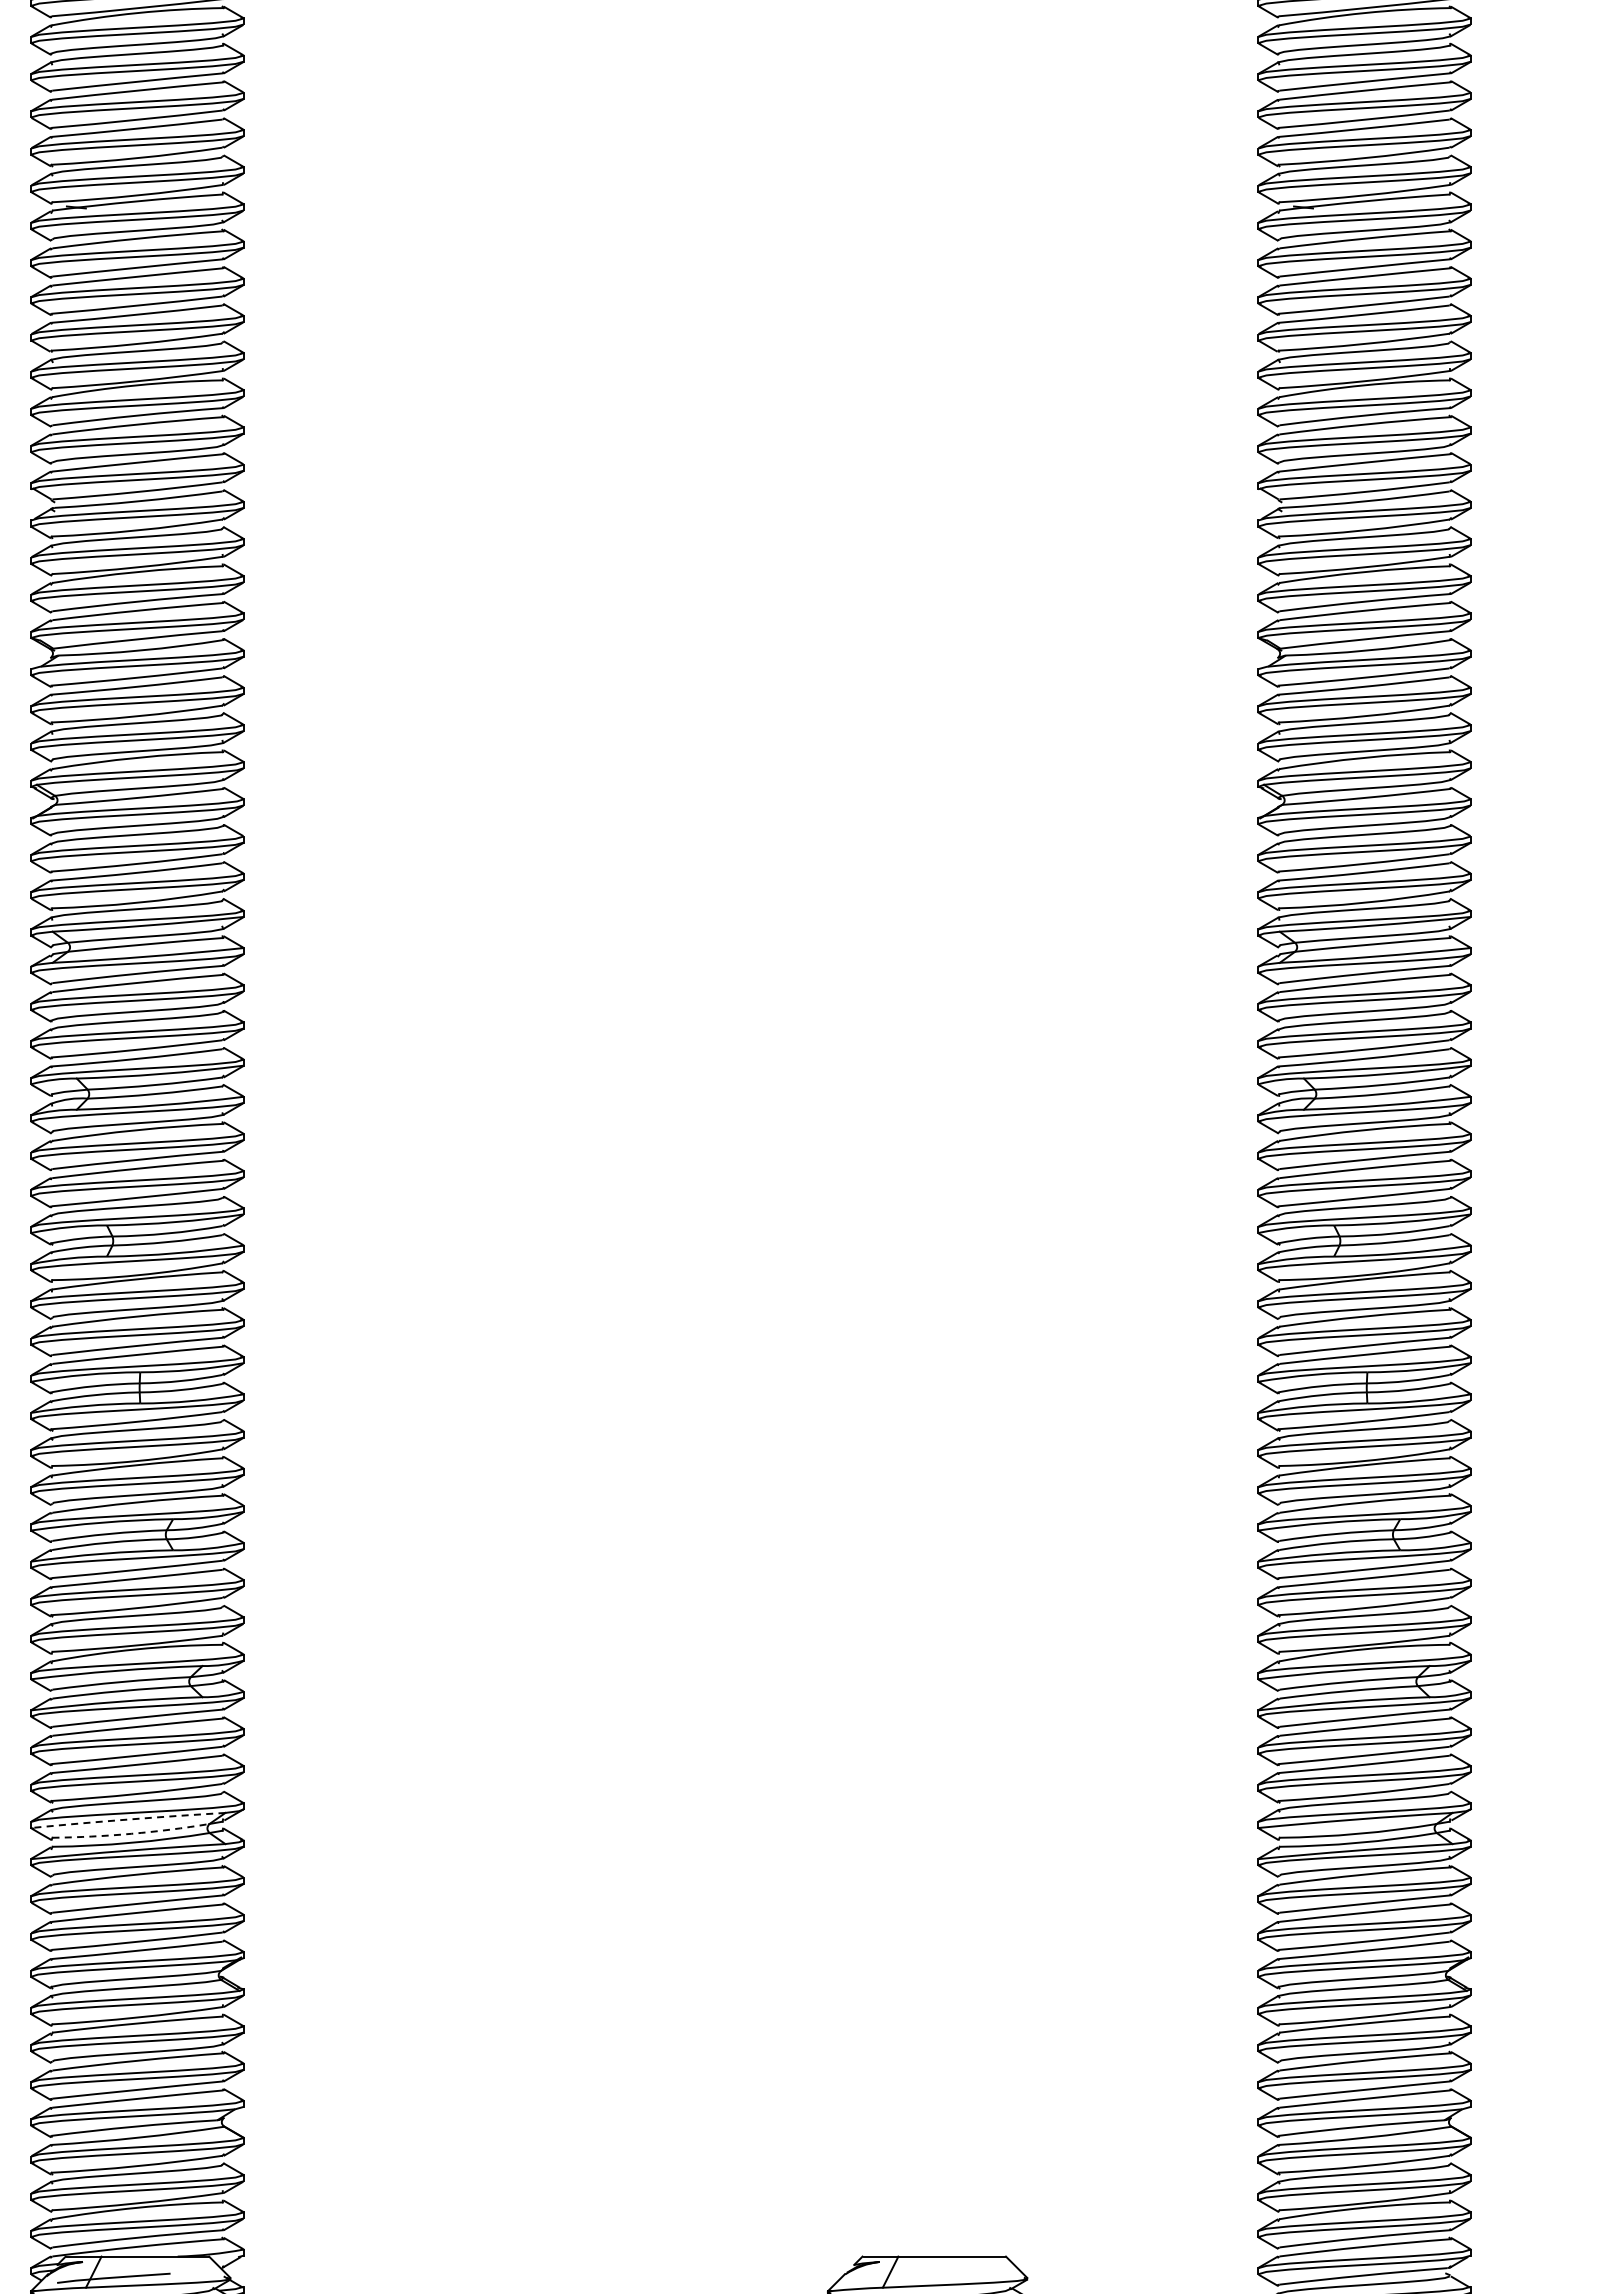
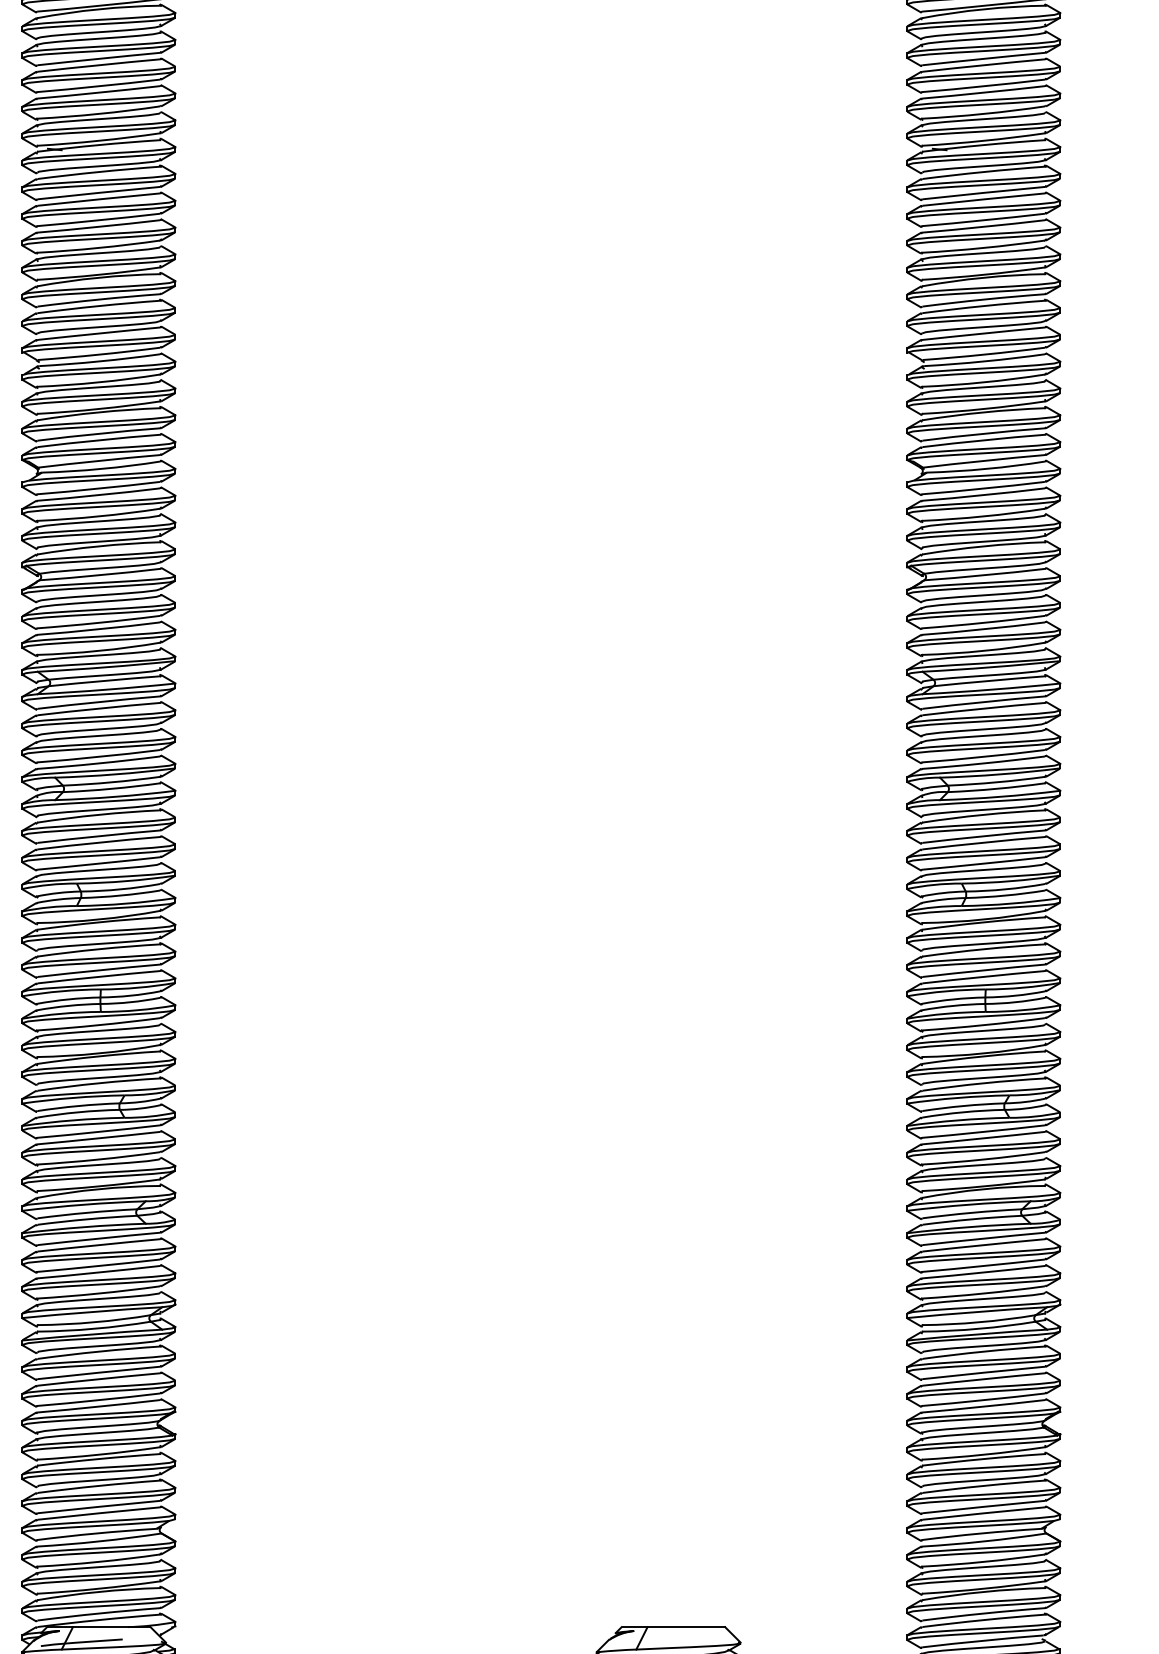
arc: (128, 1819) -> (92, 1311), dashed -> solid
arc: (131, 1833) -> (94, 1322), dashed -> solid

